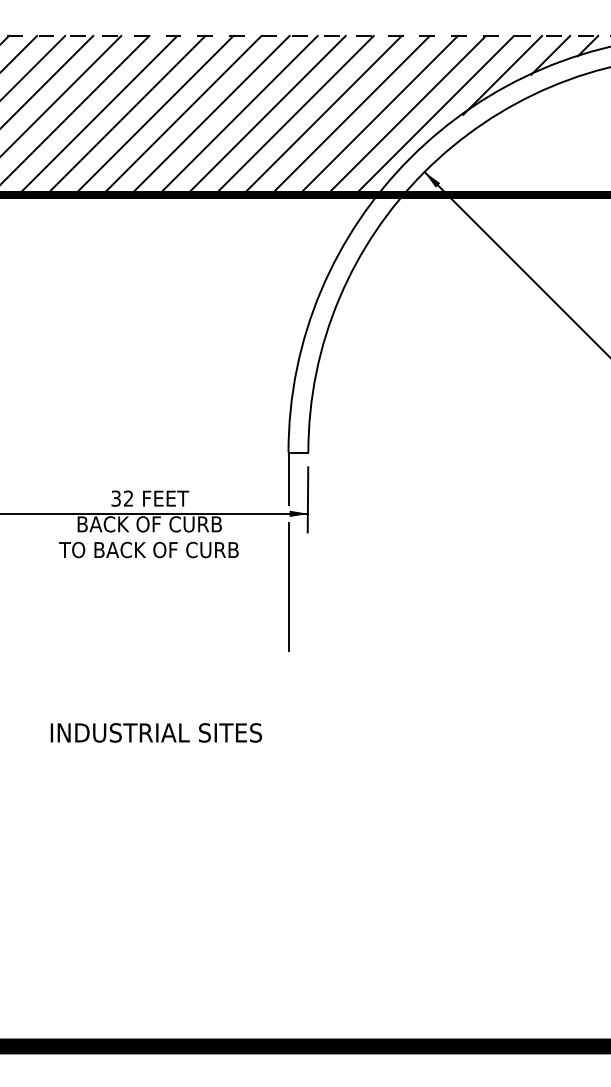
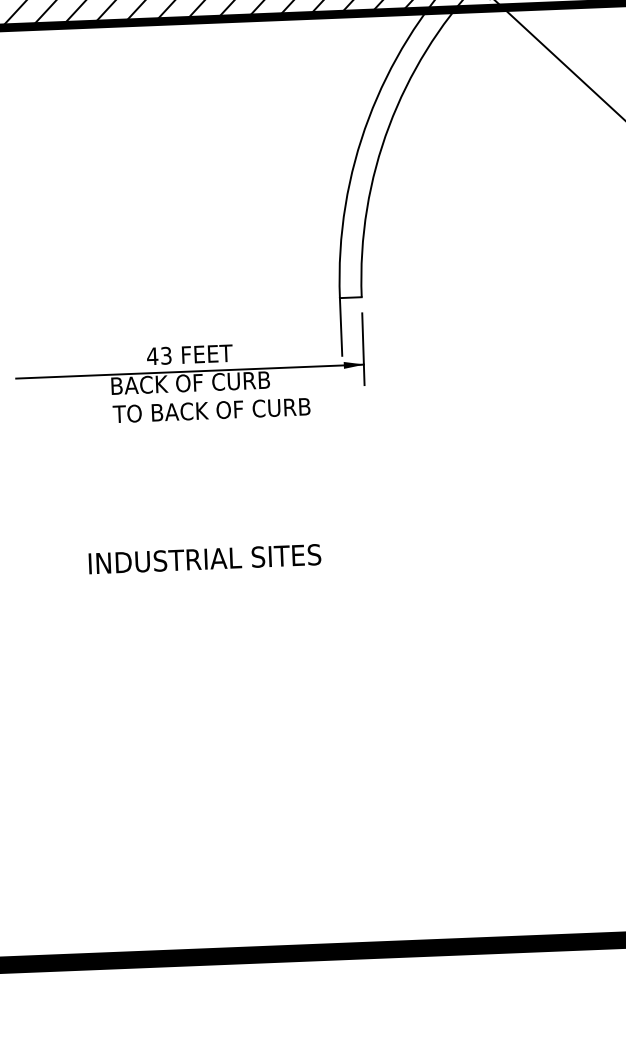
text: (122, 498) -> (159, 355), 32 -> 43
text: (148, 549) -> (211, 409), moved
line: (288, 586) -> (345, 445), removed
text: (155, 732) -> (204, 558), moved

